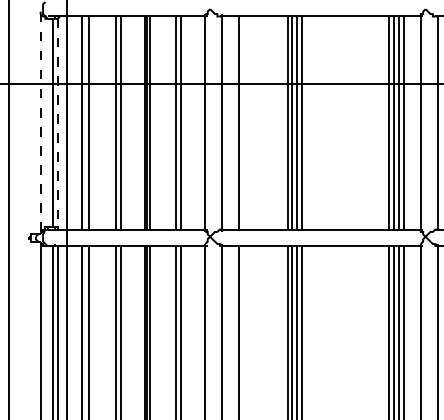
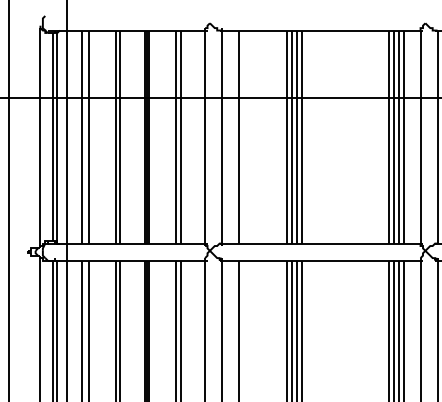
line: (40, 122) -> (40, 136), dashed -> solid
line: (57, 124) -> (57, 138), dashed -> solid

